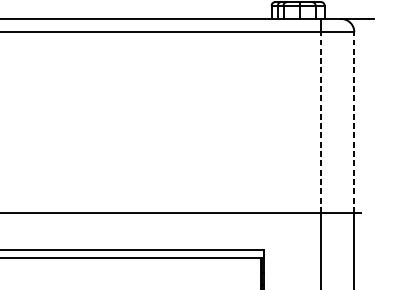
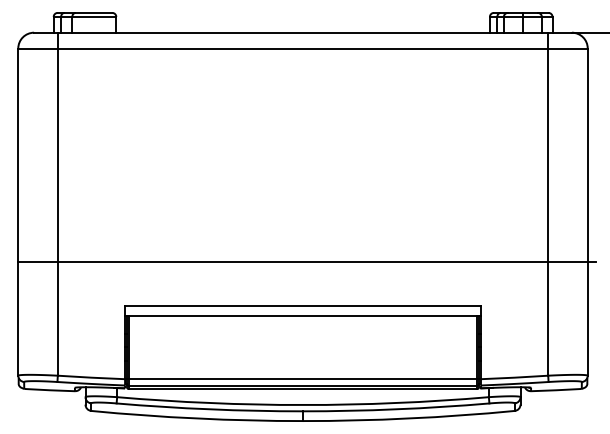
line: (321, 122) -> (548, 155), dashed -> solid
line: (354, 122) -> (587, 155), dashed -> solid

